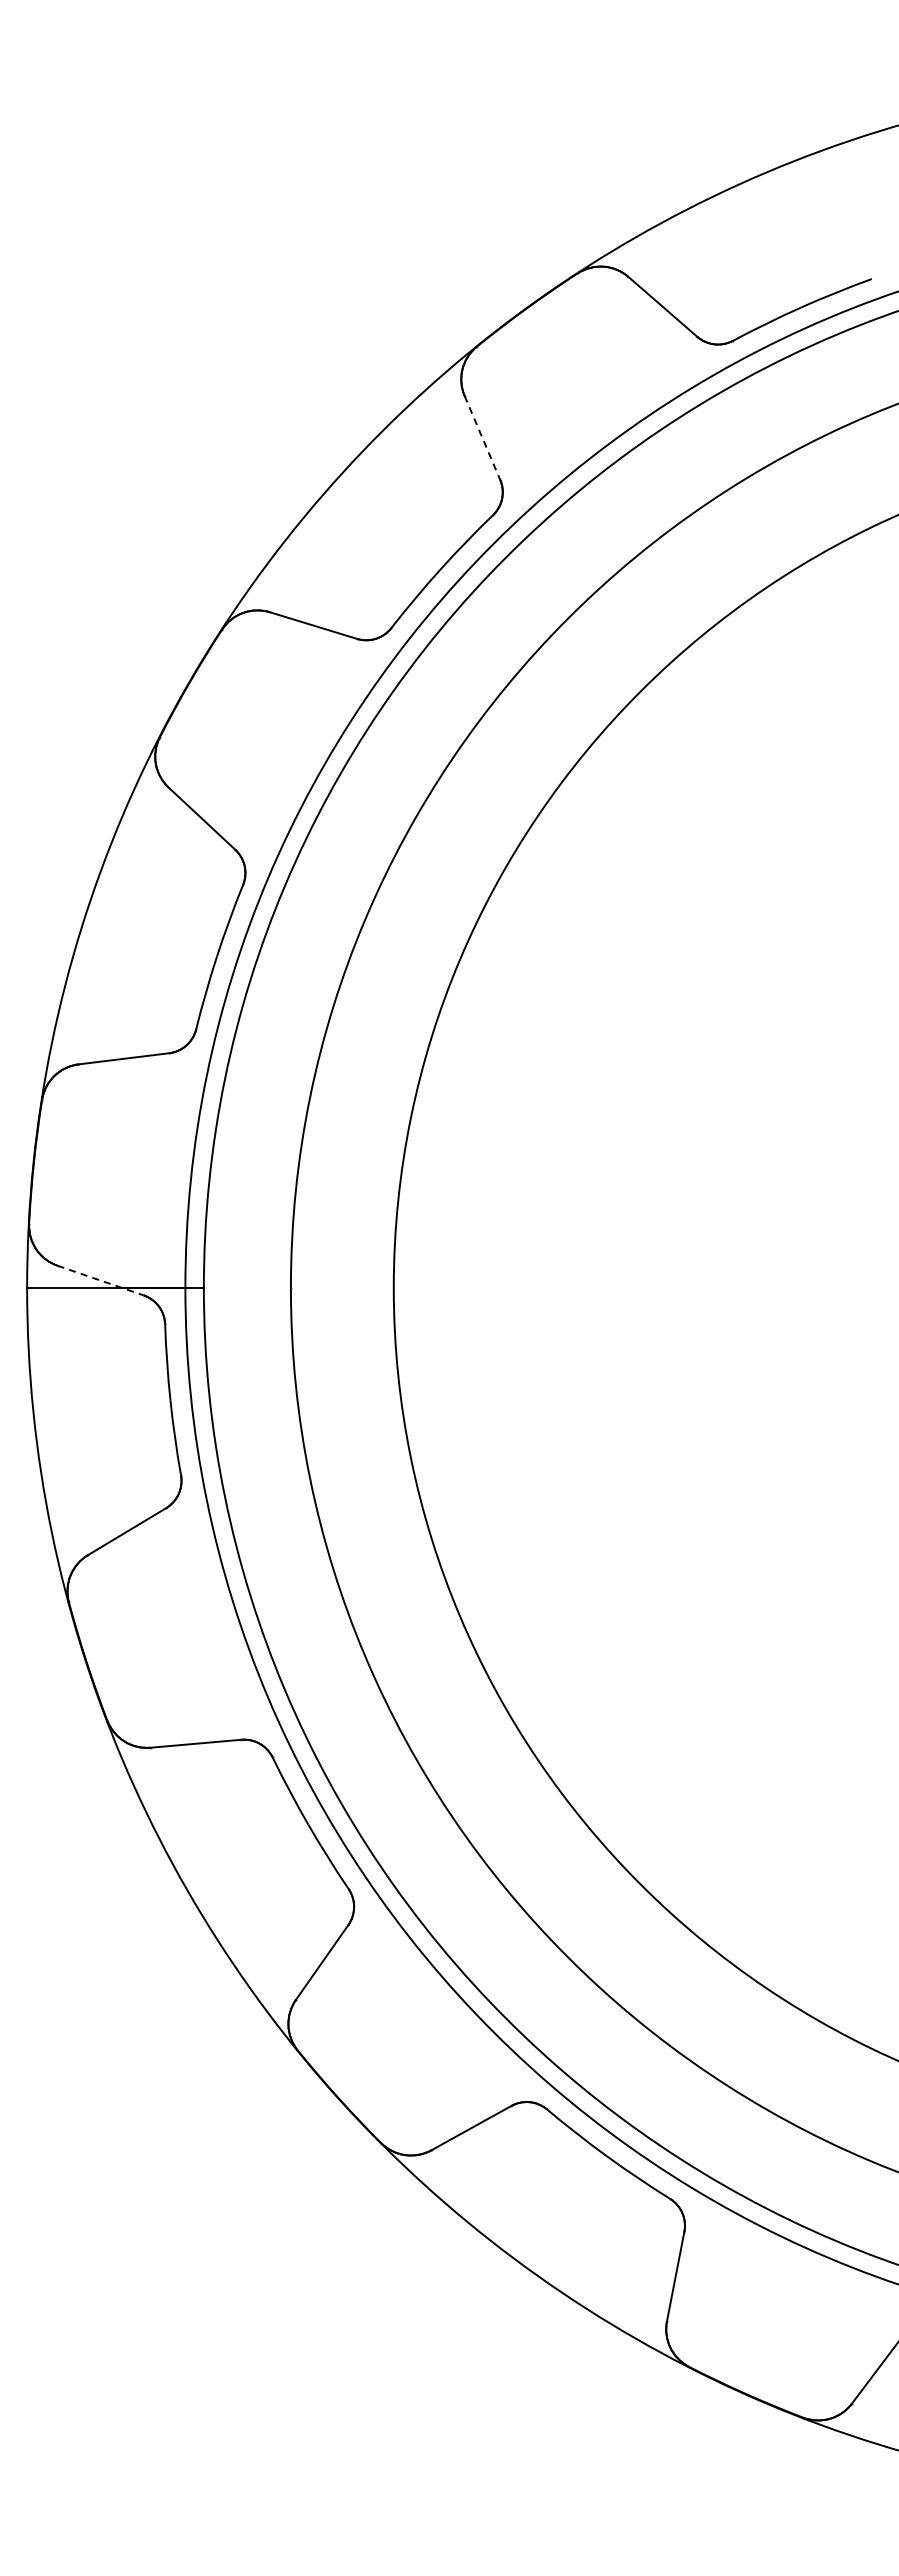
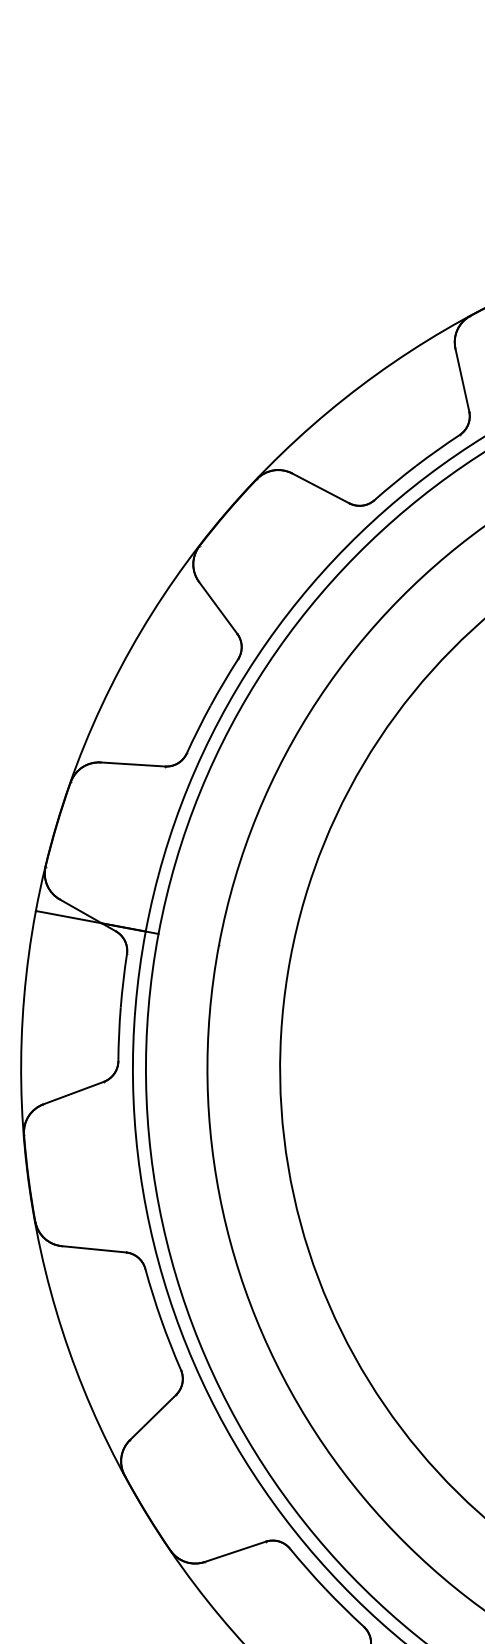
line: (482, 437) -> (462, 379), dashed -> solid
line: (100, 1280) -> (87, 915), dashed -> solid

